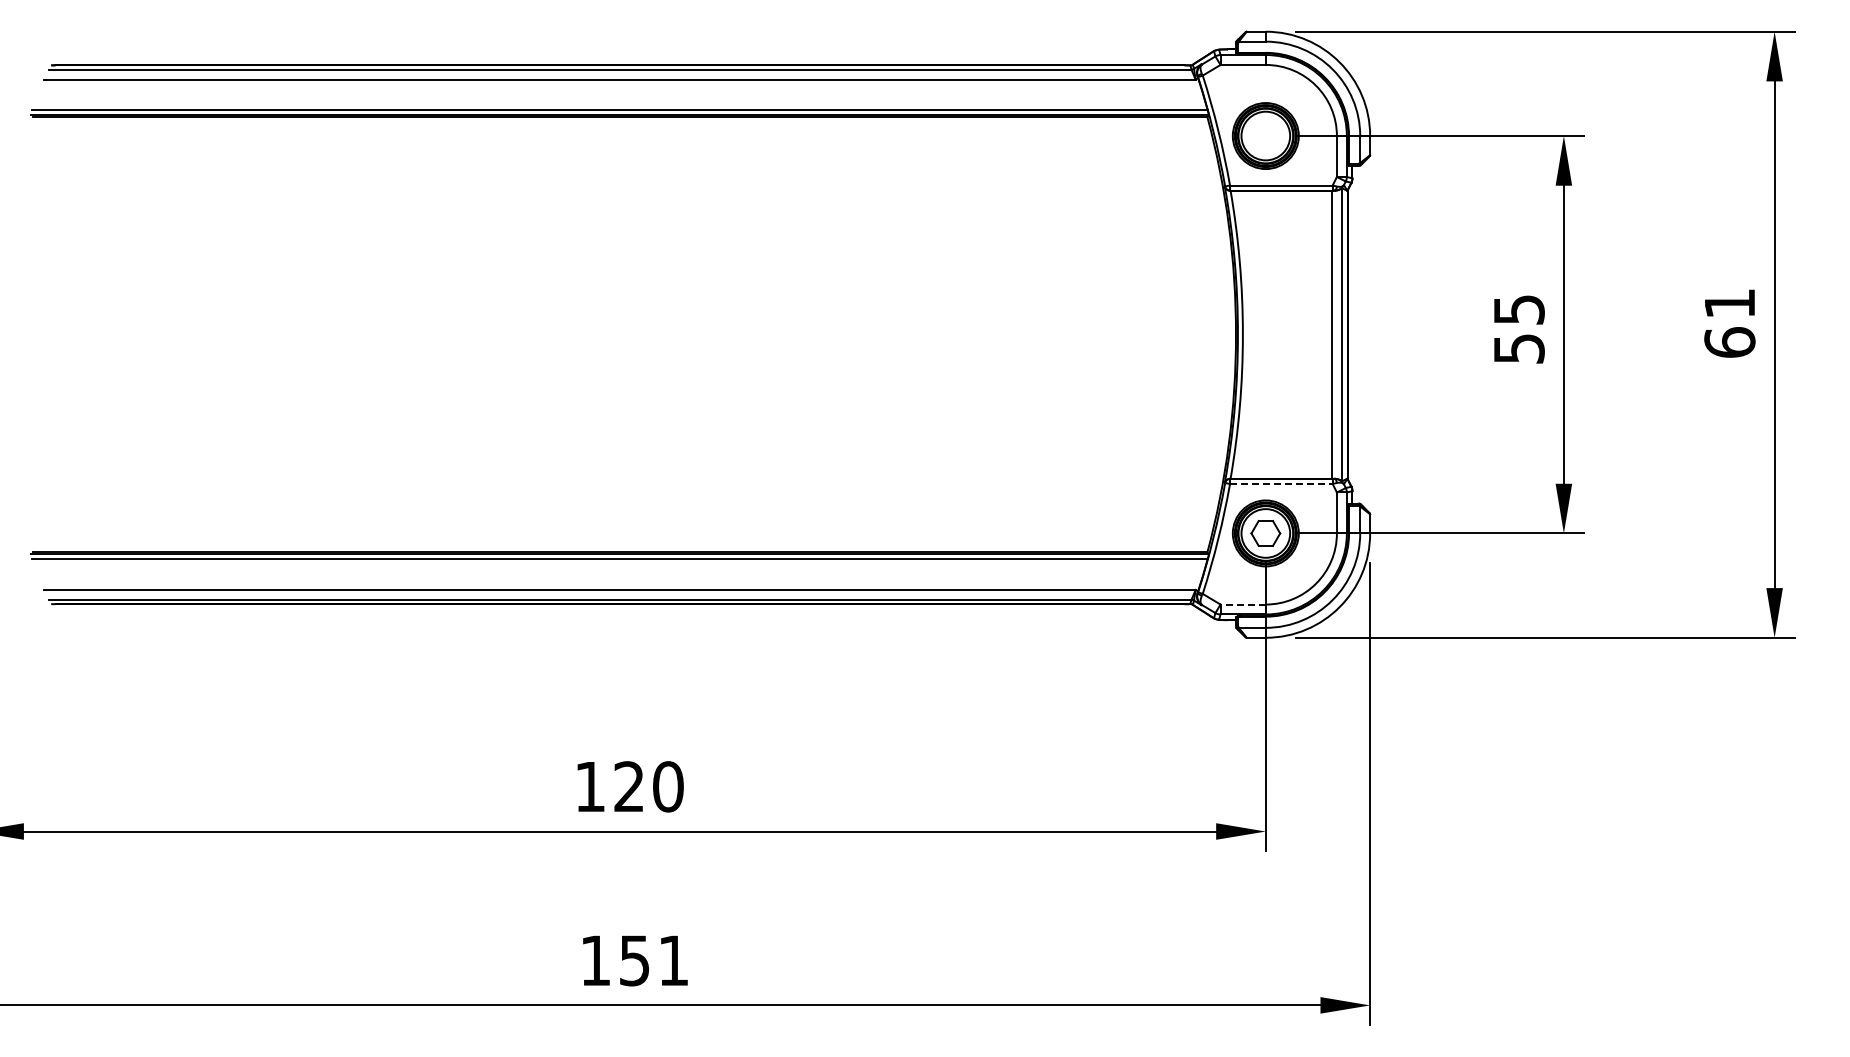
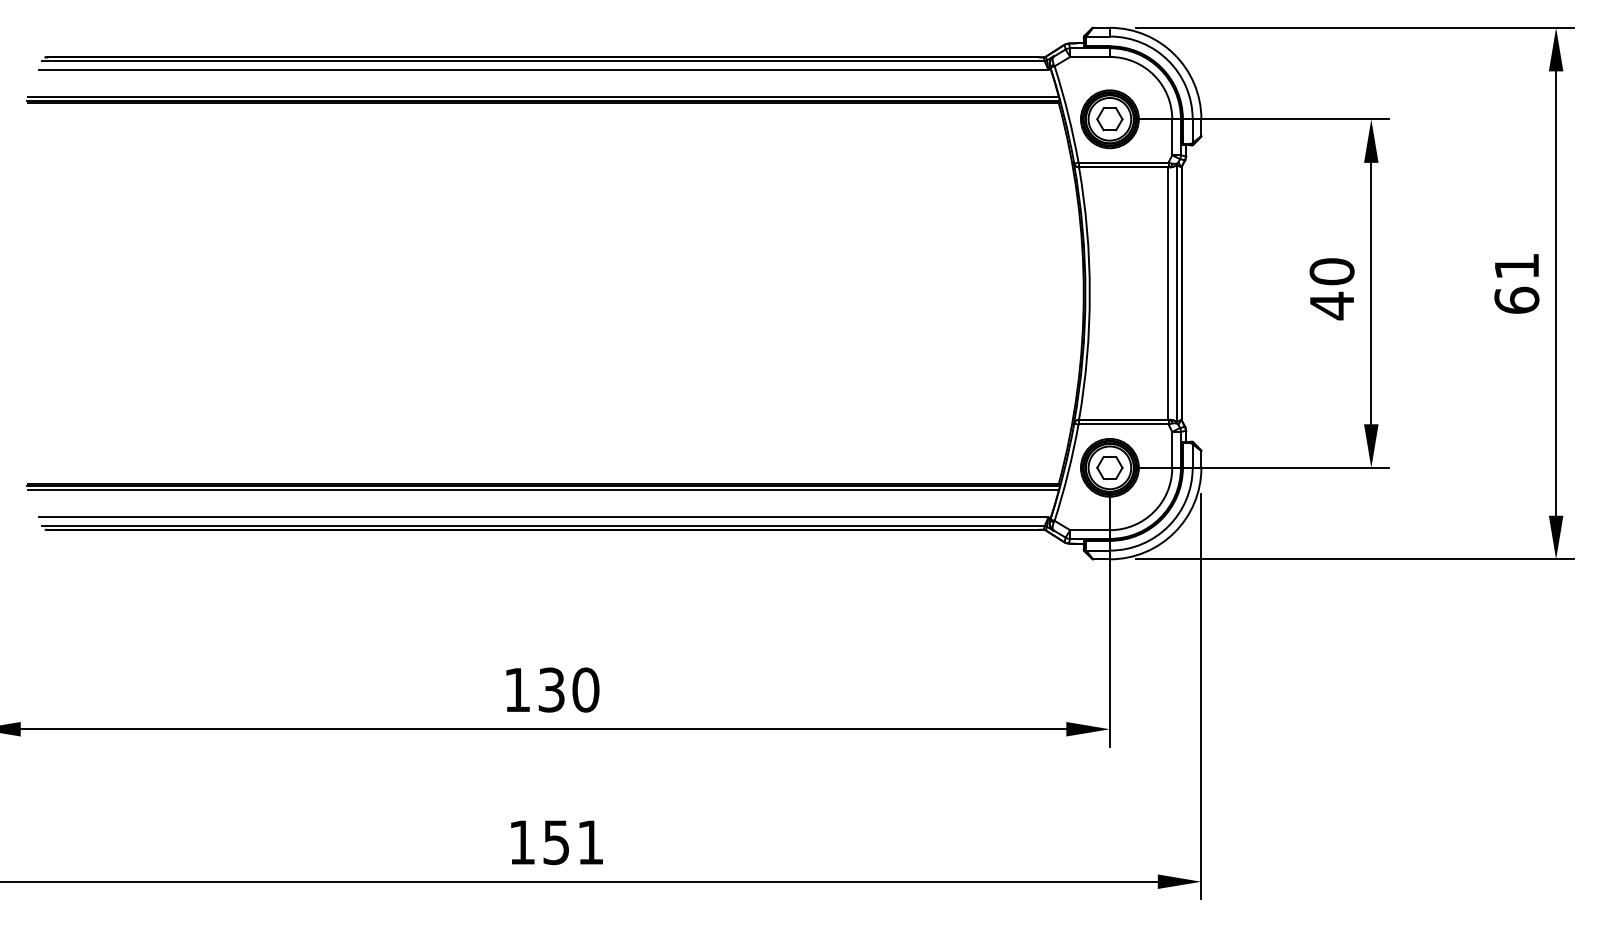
part: (1265, 135) -> (1109, 118), added
text: (1518, 329) -> (1331, 288), 55 -> 40
line: (1281, 483) -> (1123, 424), dashed -> solid
line: (1243, 604) -> (1090, 530), dashed -> solid
text: (628, 786) -> (550, 689), 120 -> 130

